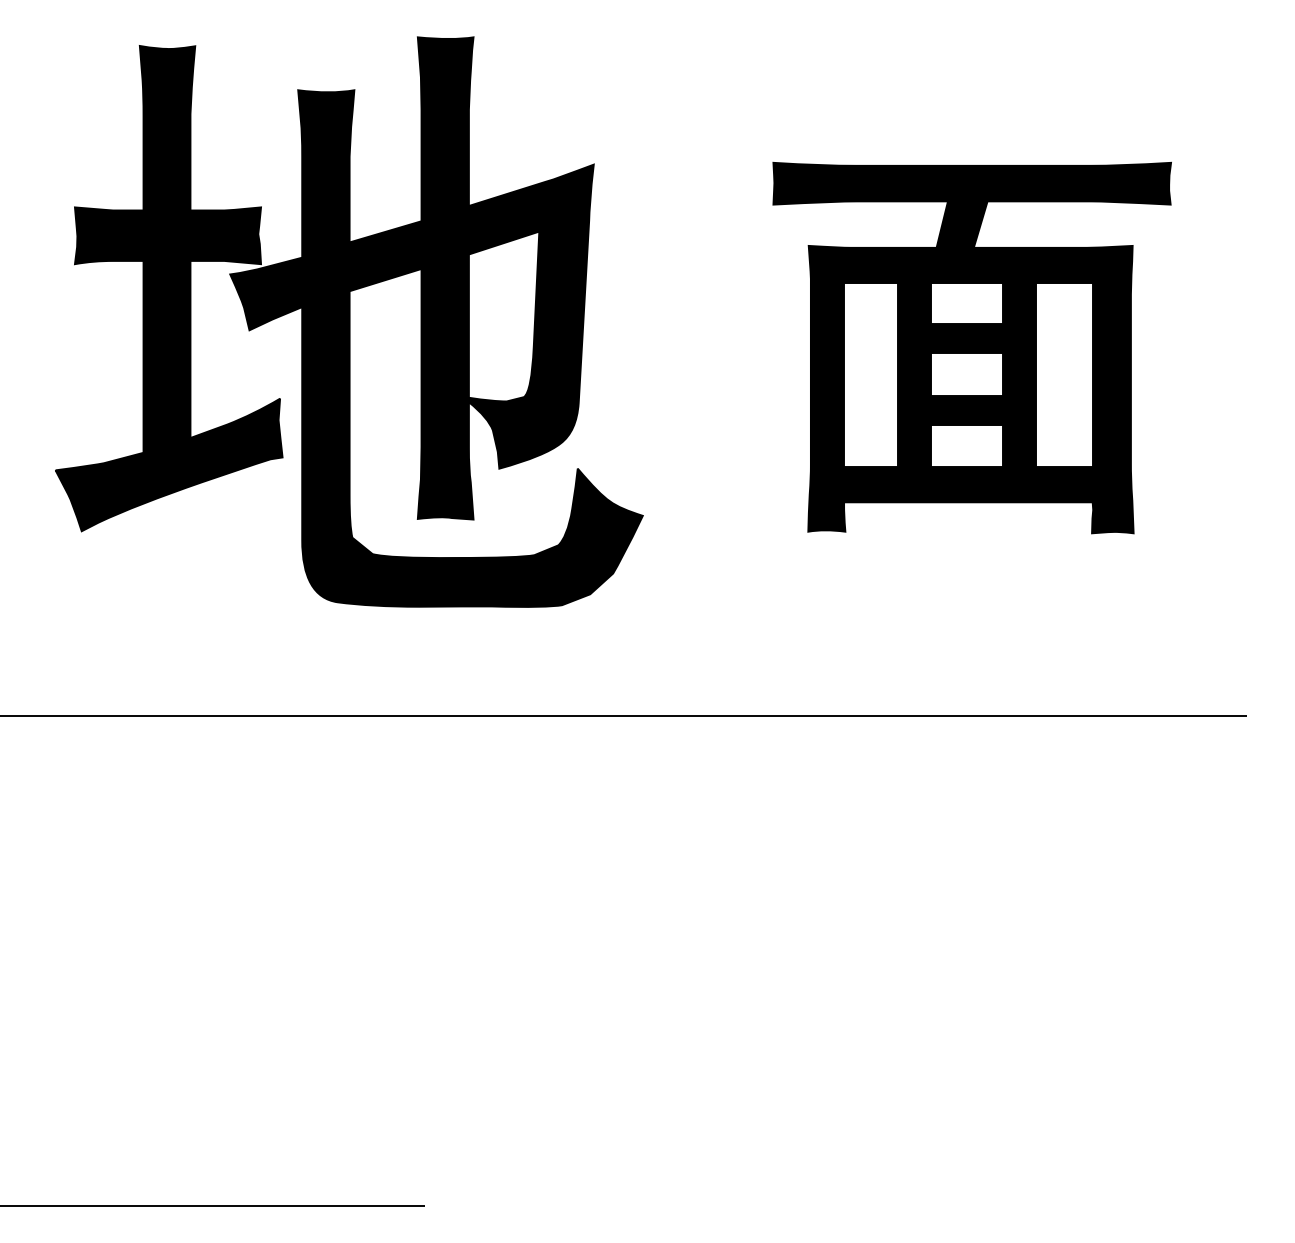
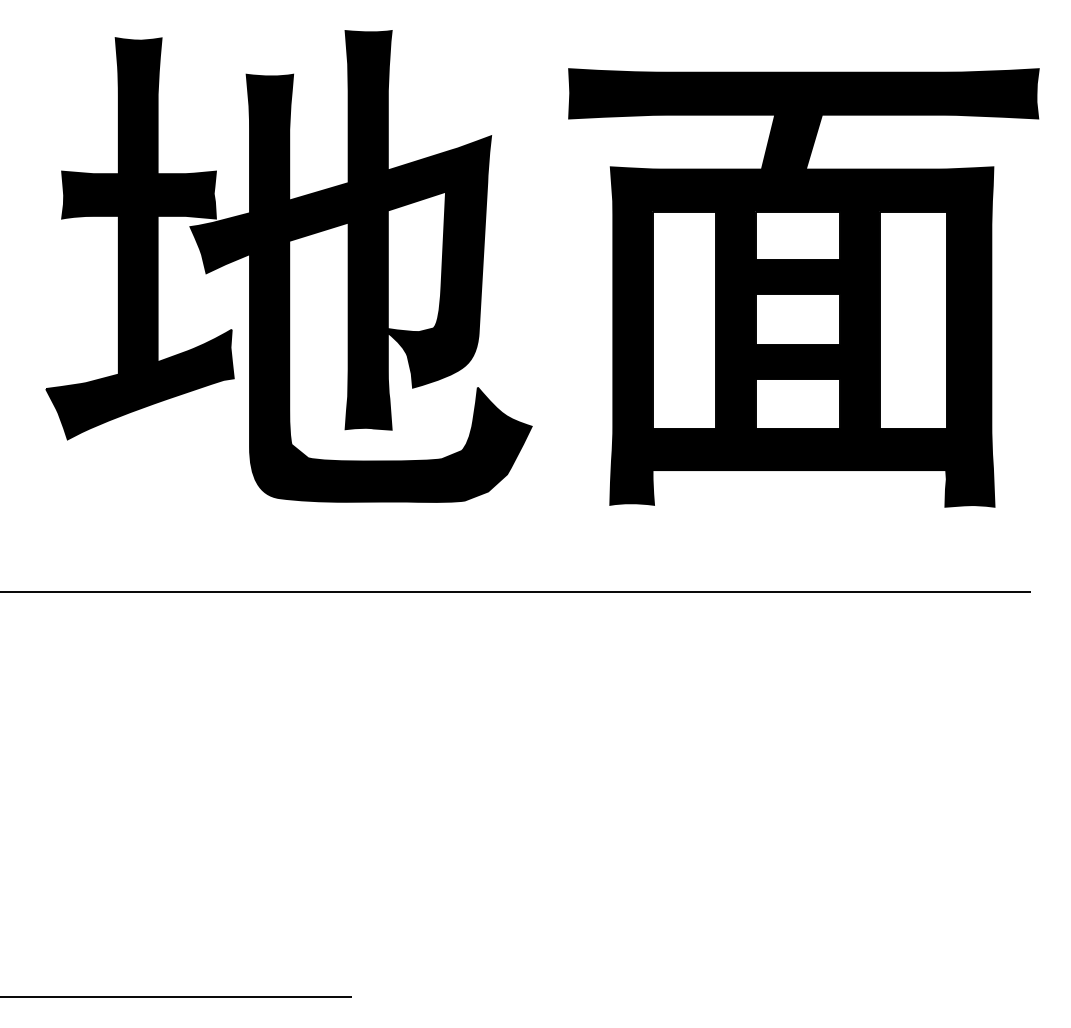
part: (972, 347) -> (804, 287), size x1.43

